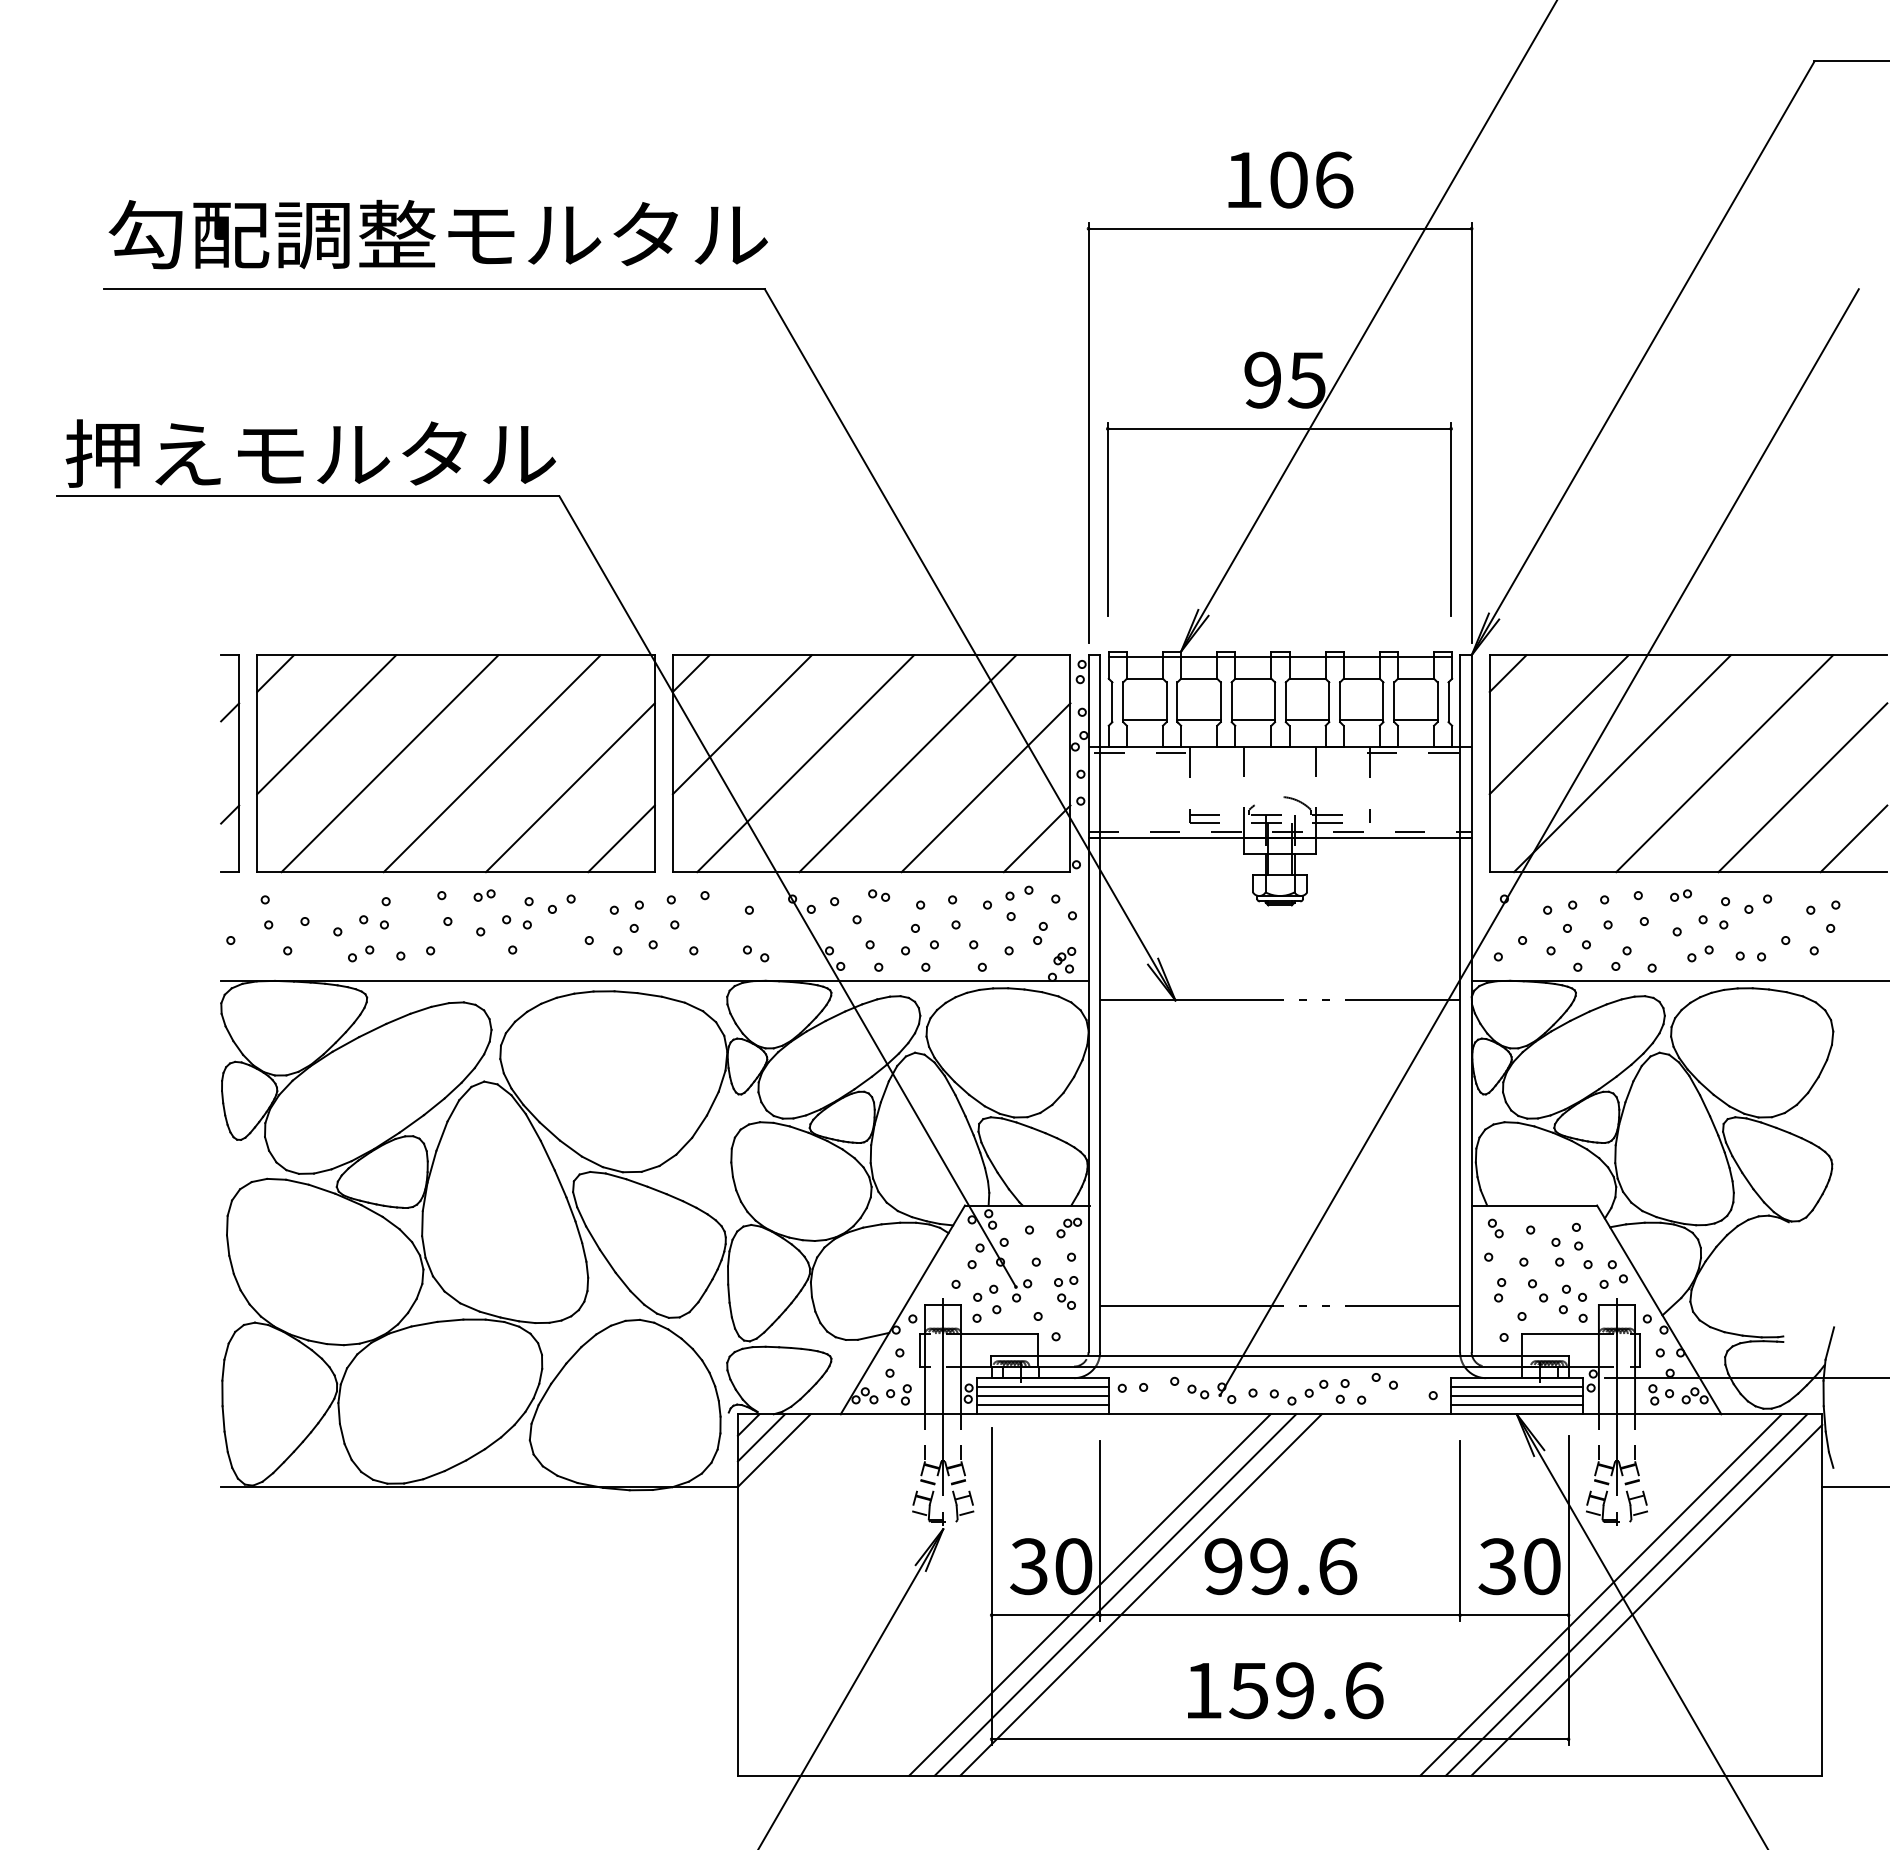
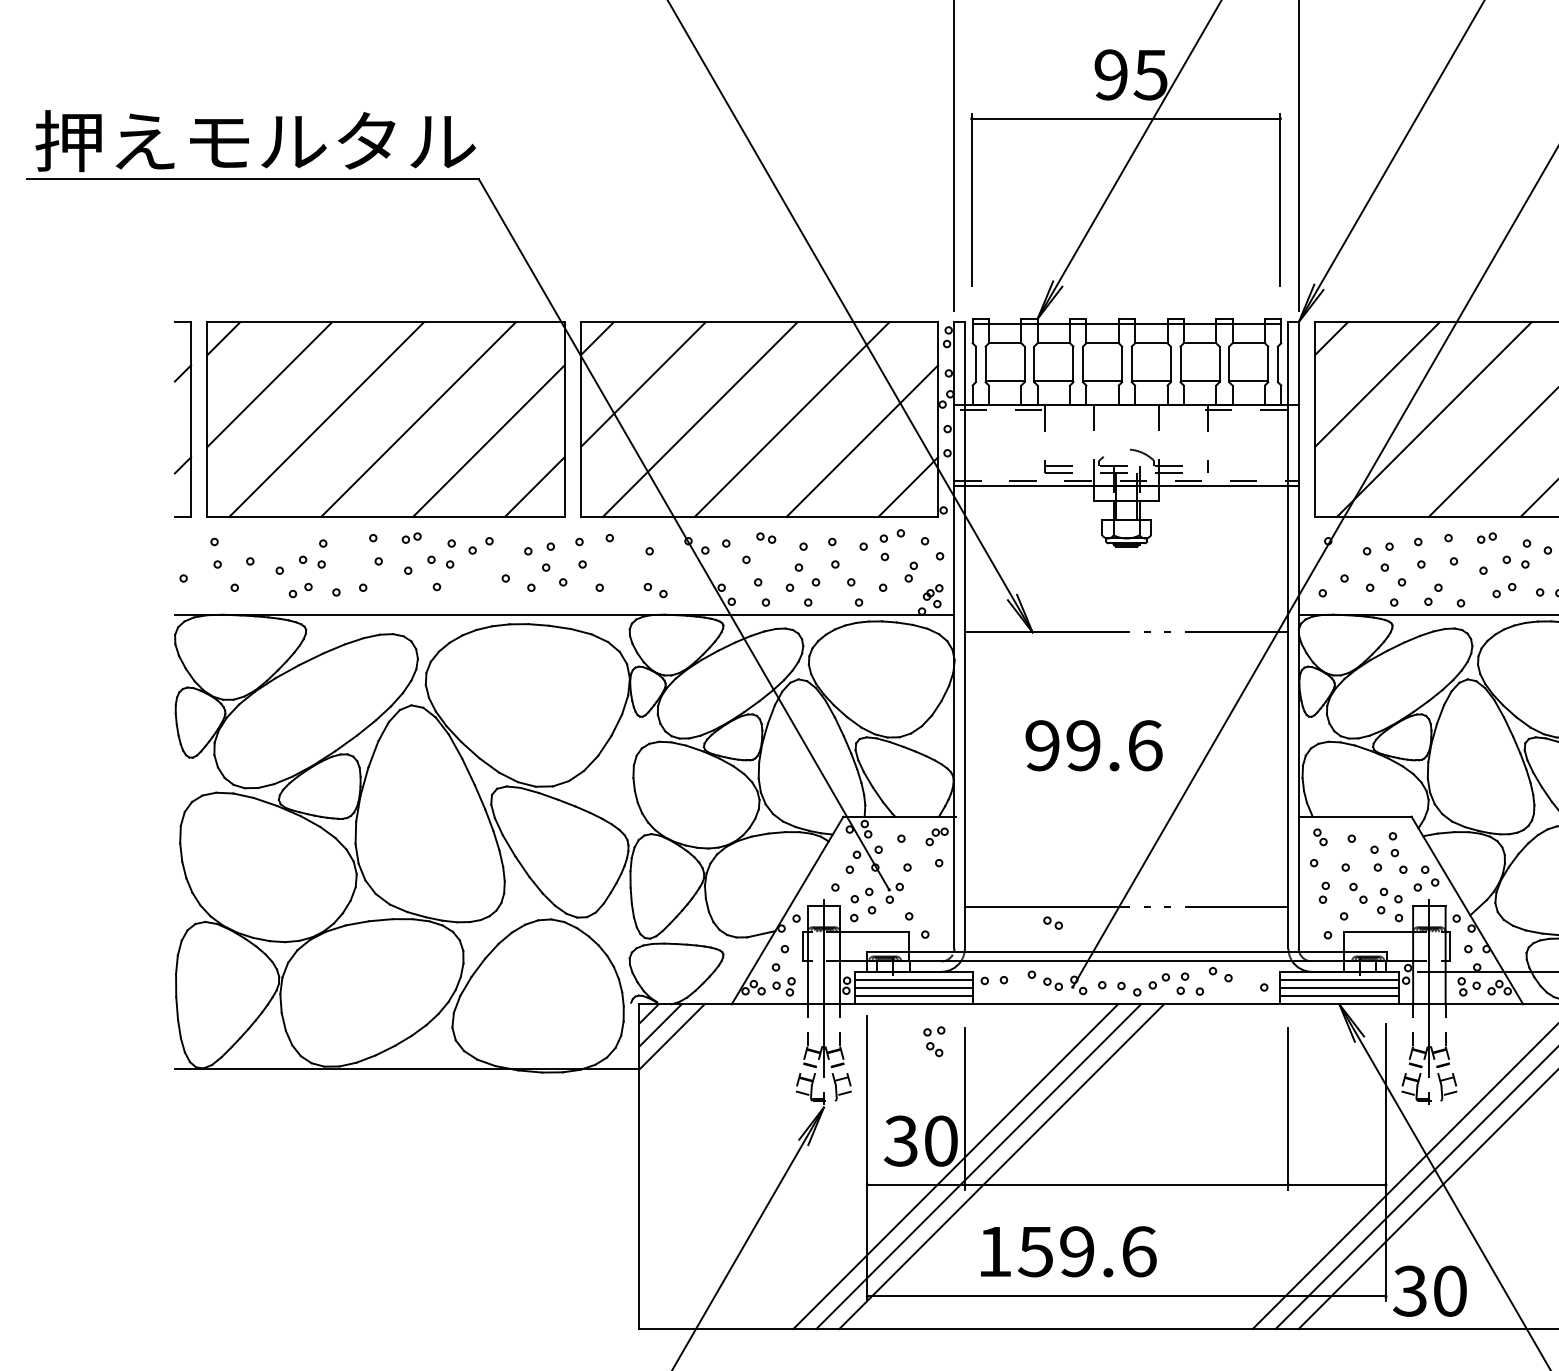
part: (1066, 1292) -> (934, 1041), moved
part: (1198, 1323) -> (1053, 922), added
text: (1280, 1566) -> (1093, 745), moved
text: (1519, 1566) -> (1429, 1291), moved
text: (1285, 1690) -> (1068, 1251), moved

